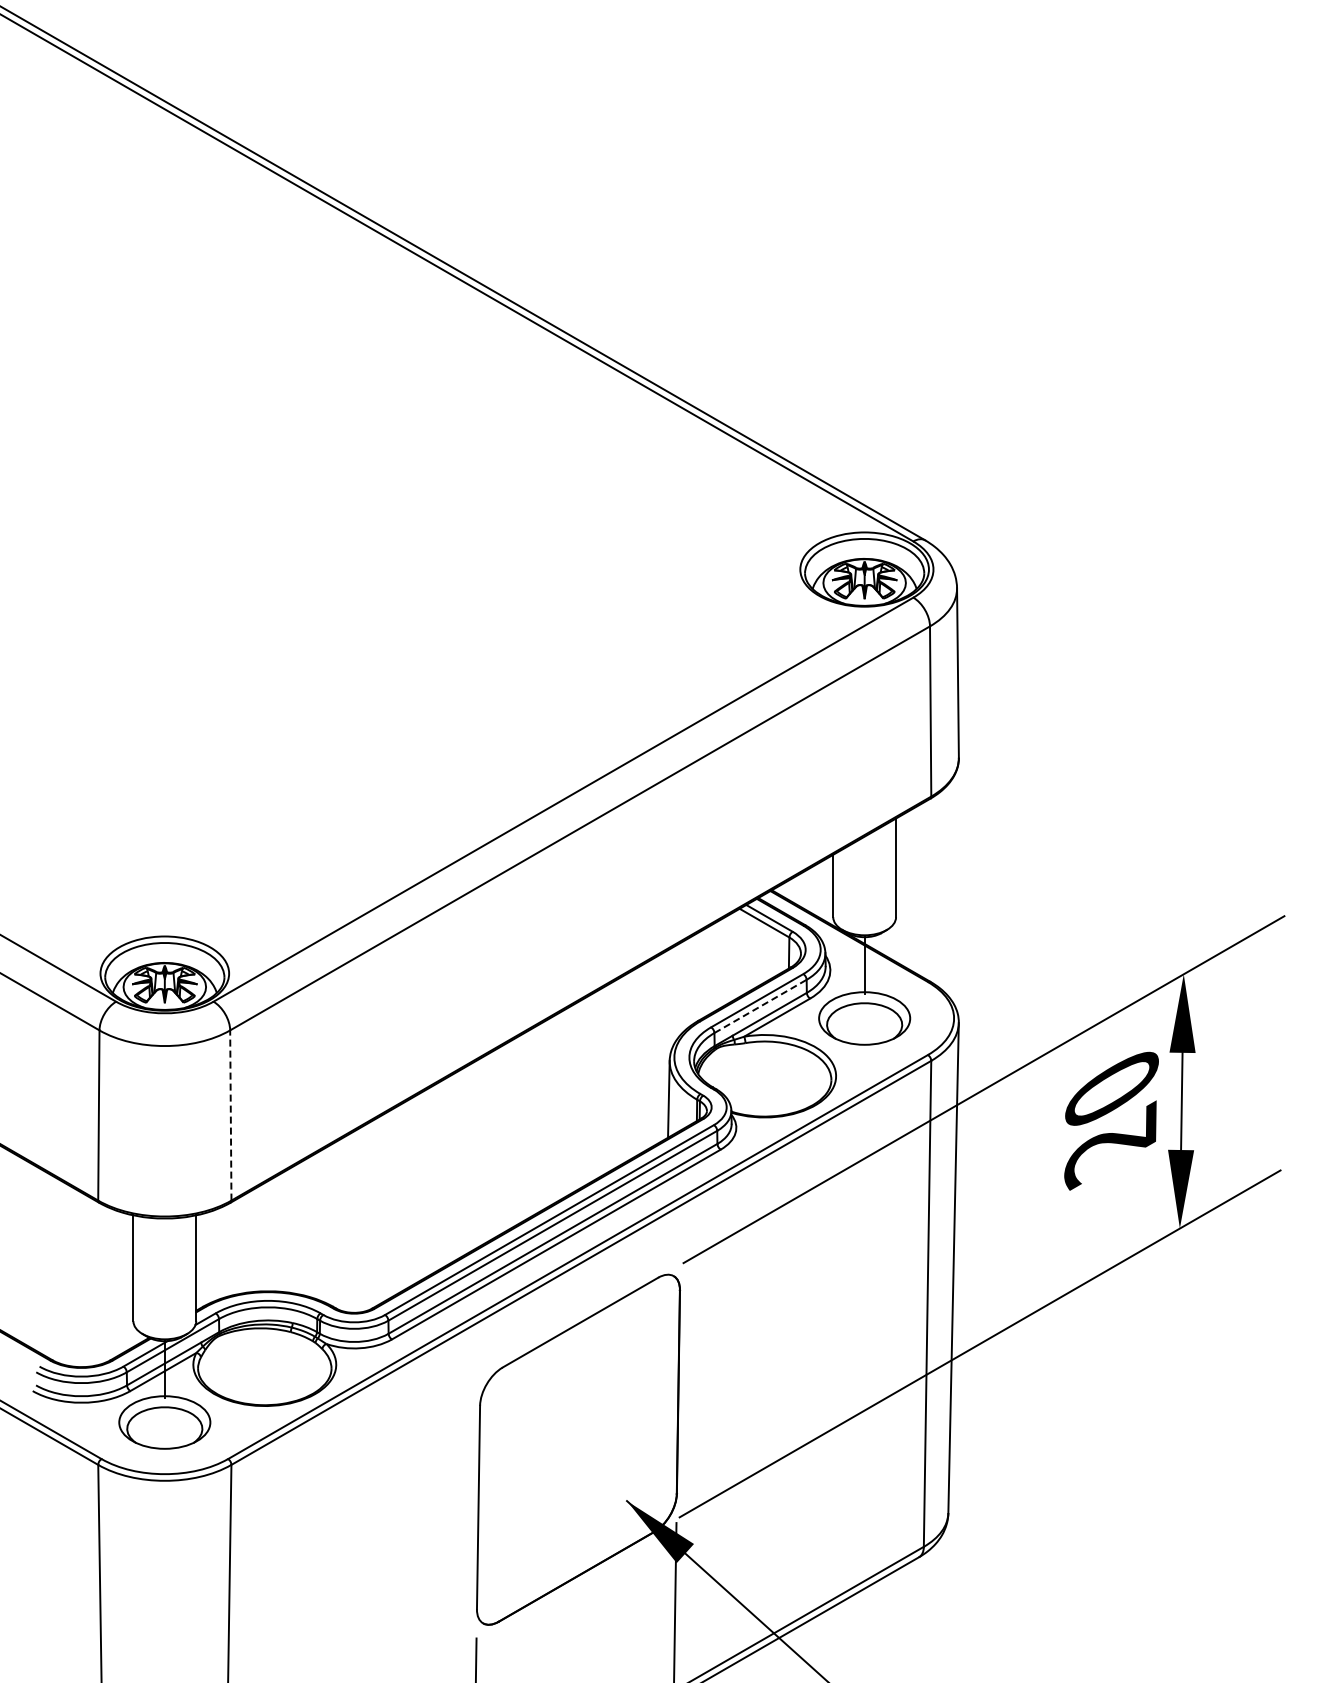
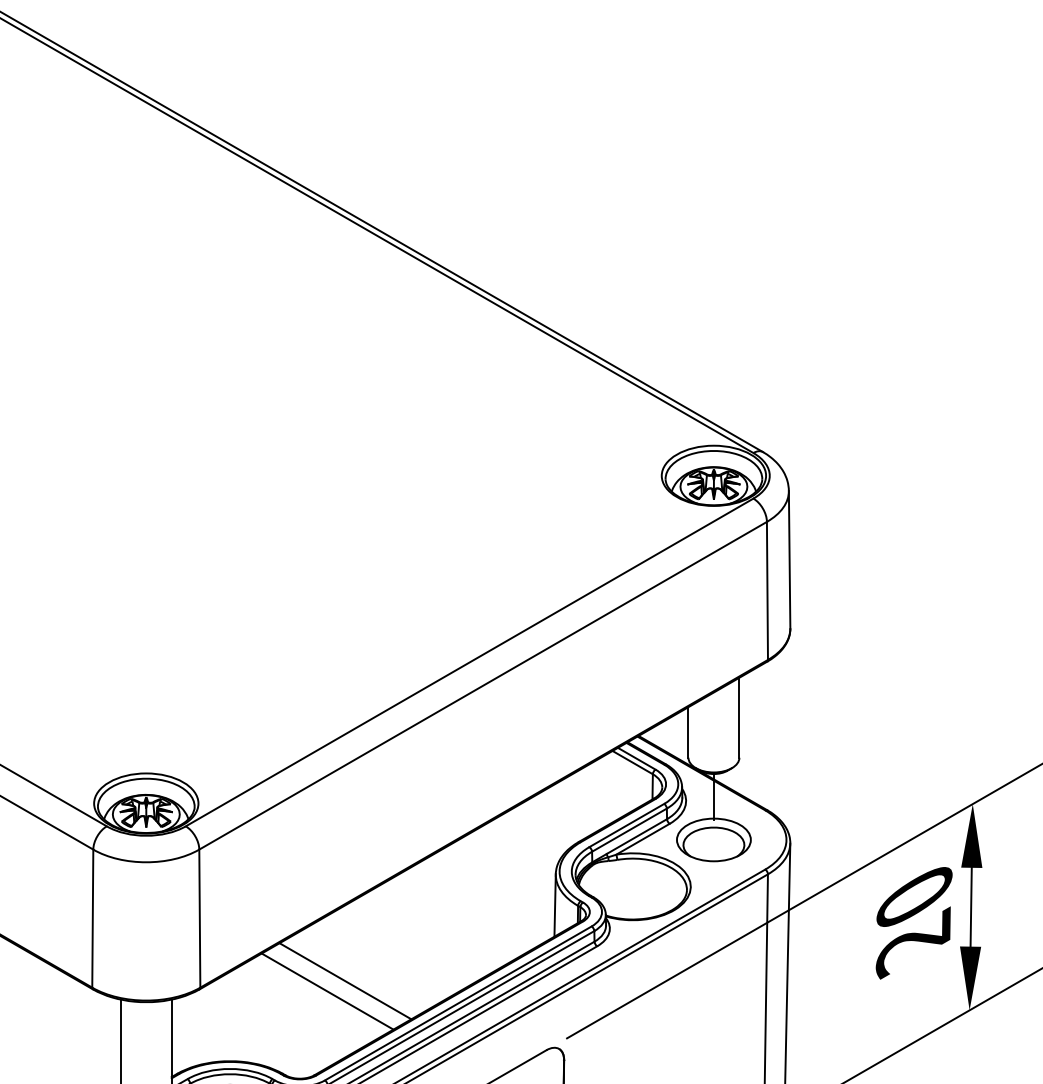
line: (760, 1006) -> (629, 830), dashed -> solid
line: (230, 1115) -> (199, 918), dashed -> solid
line: (410, 1192) -> (345, 981), added
line: (388, 1205) -> (327, 991), added

